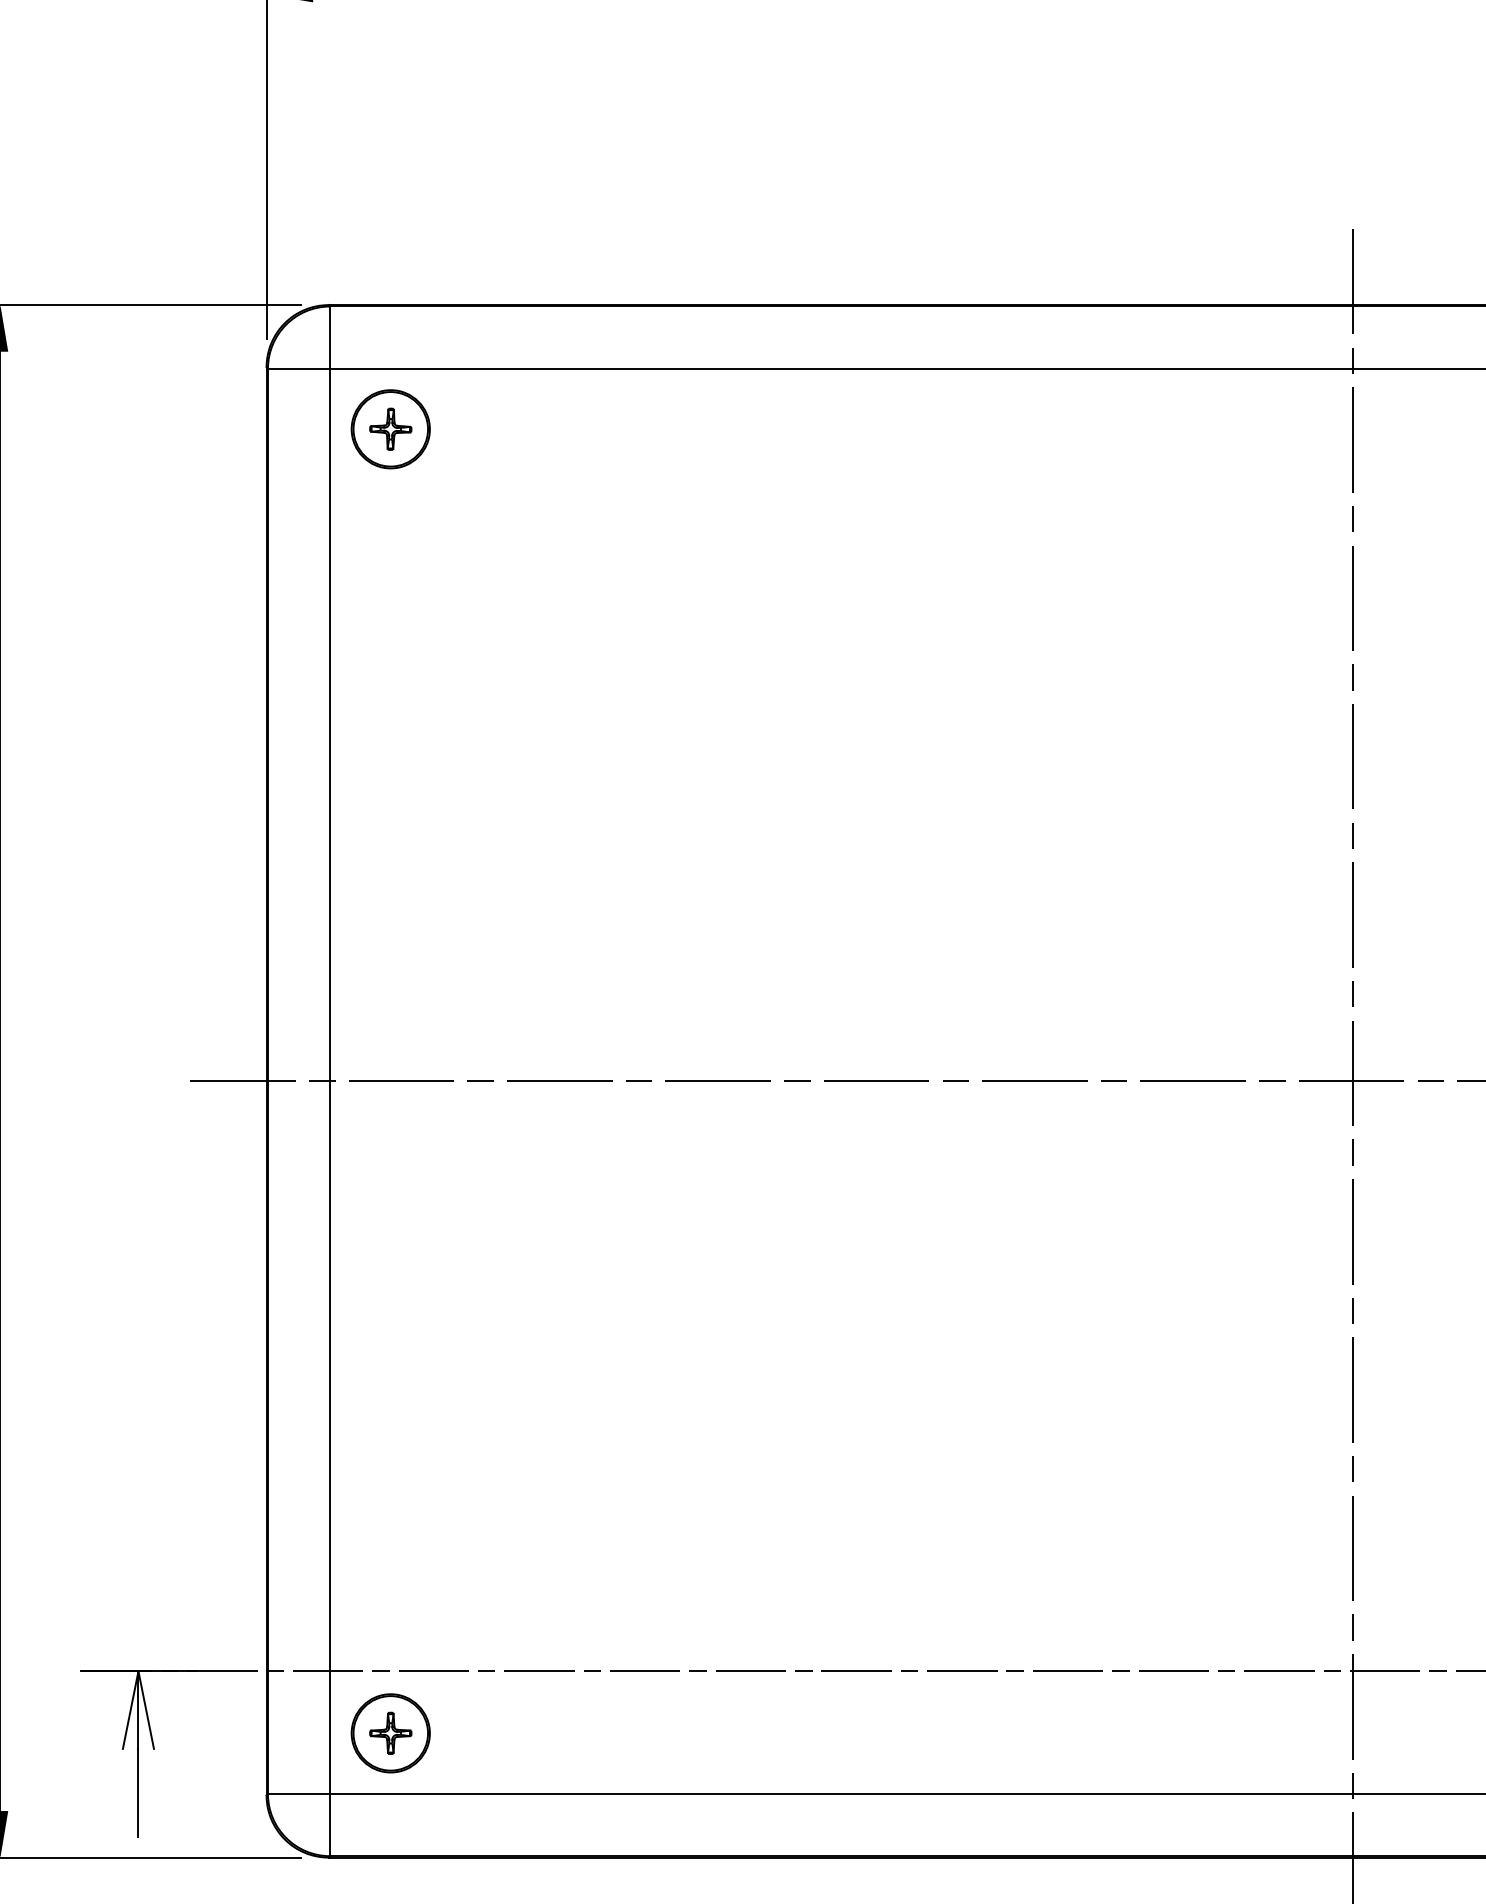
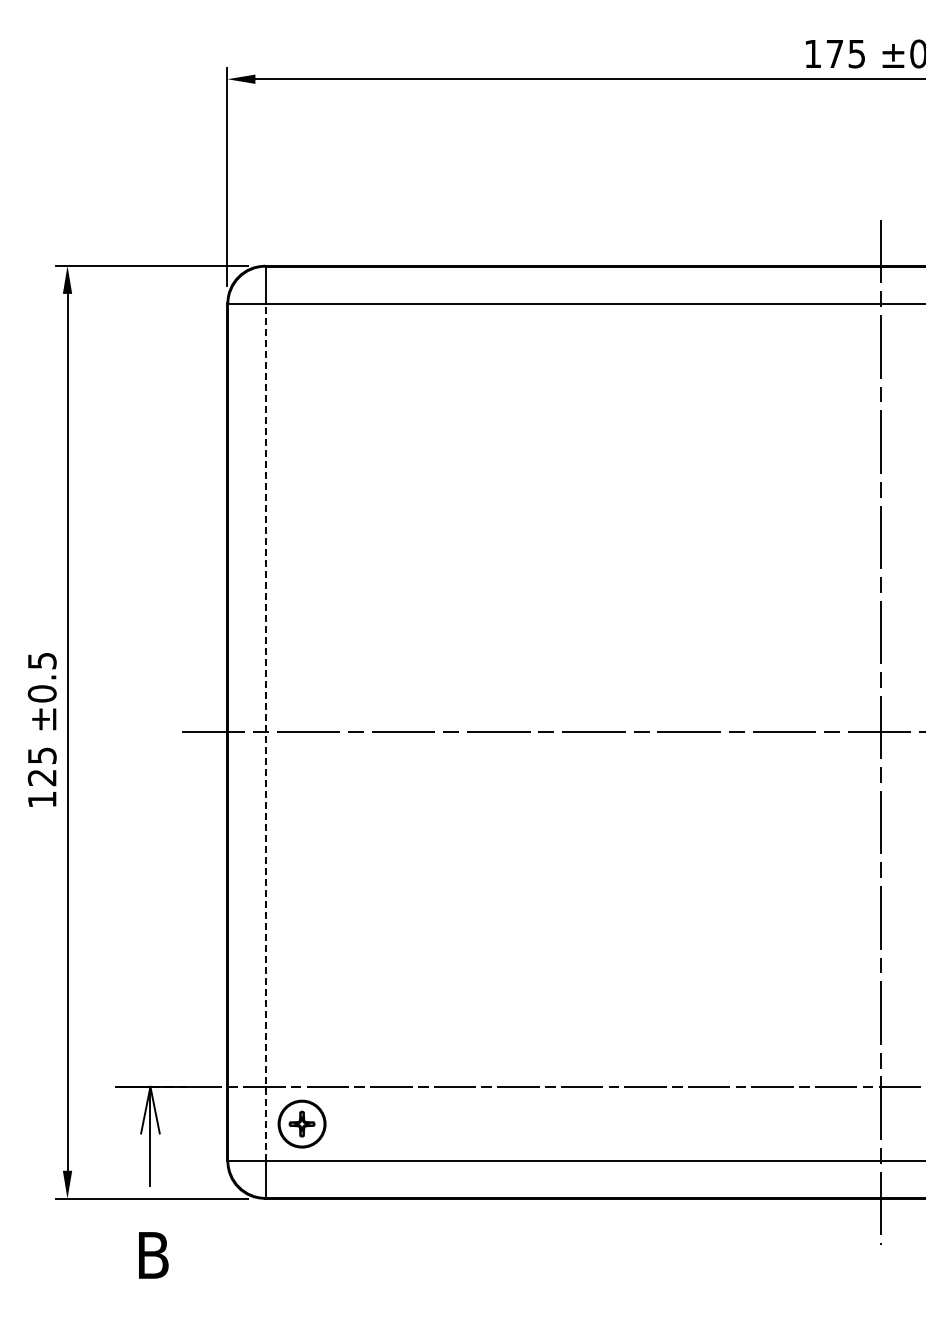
part: (389, 429) -> (301, 340), removed
line: (329, 1079) -> (265, 731), solid -> dashed

